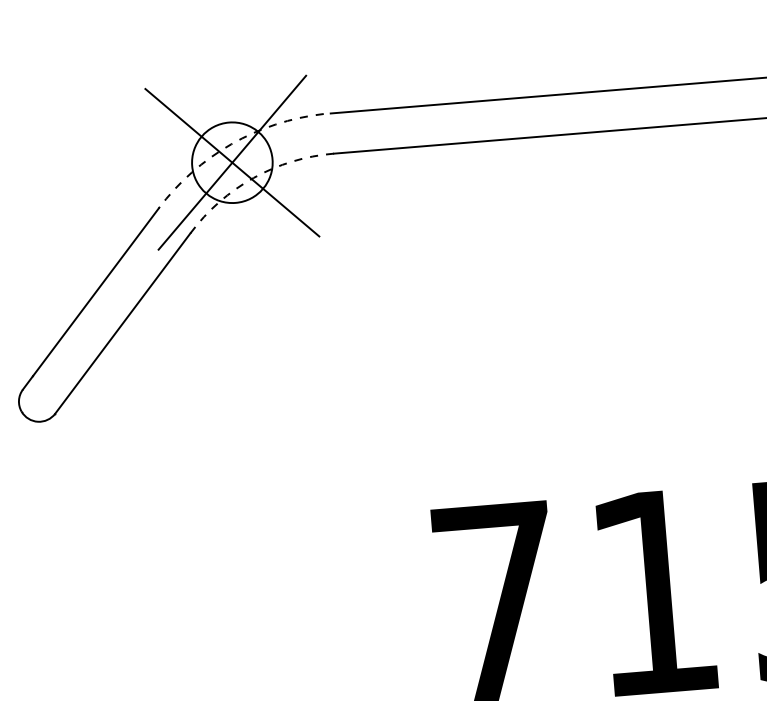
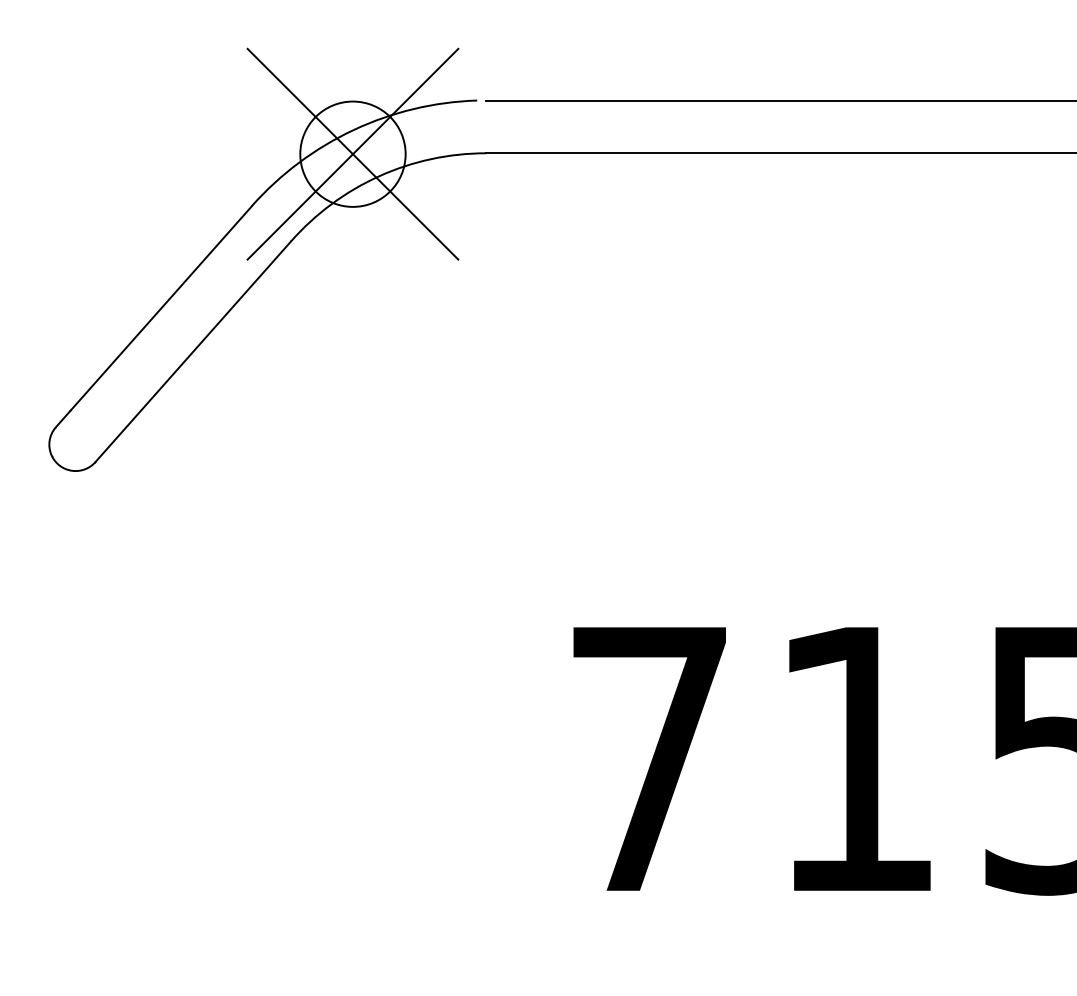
arc: (231, 144) -> (353, 130), dashed -> solid
arc: (254, 178) -> (379, 176), dashed -> solid

